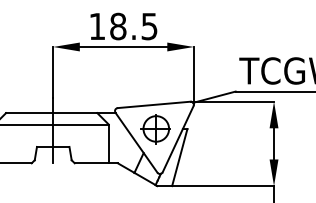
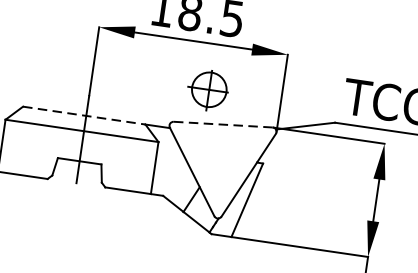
line: (154, 104) -> (223, 124), solid -> dashed
line: (51, 113) -> (83, 116), solid -> dashed
part: (155, 129) -> (208, 90), moved

